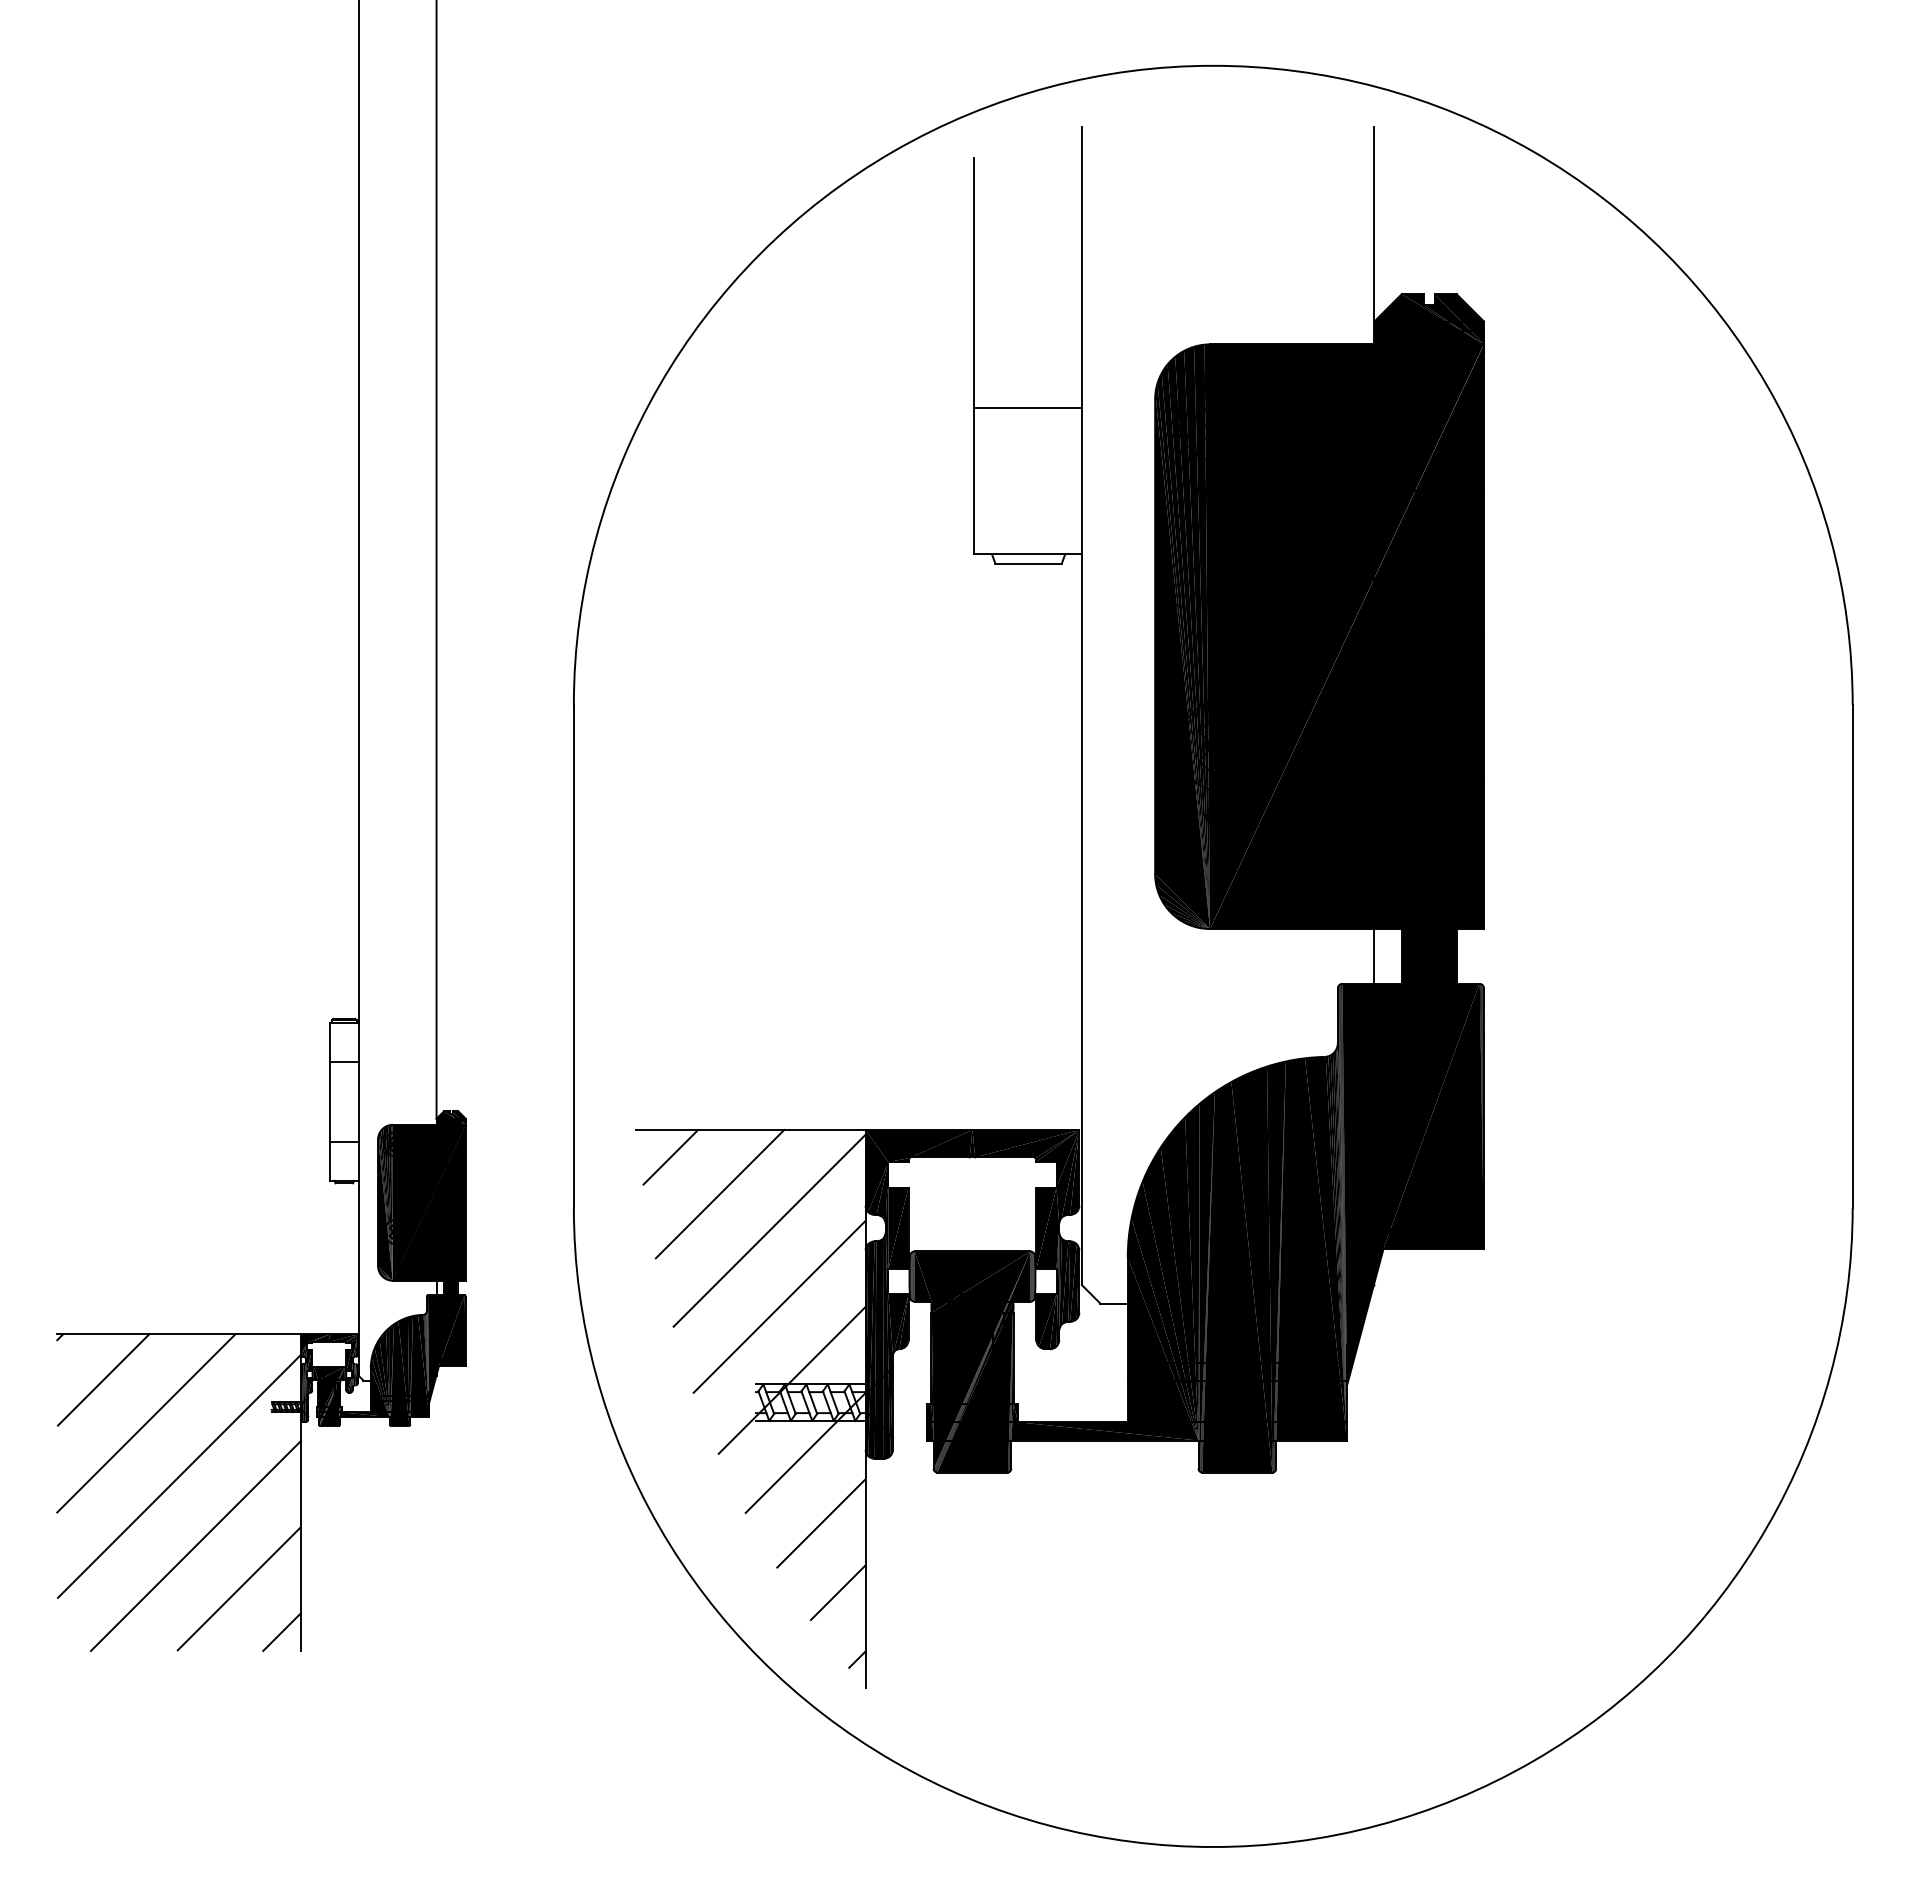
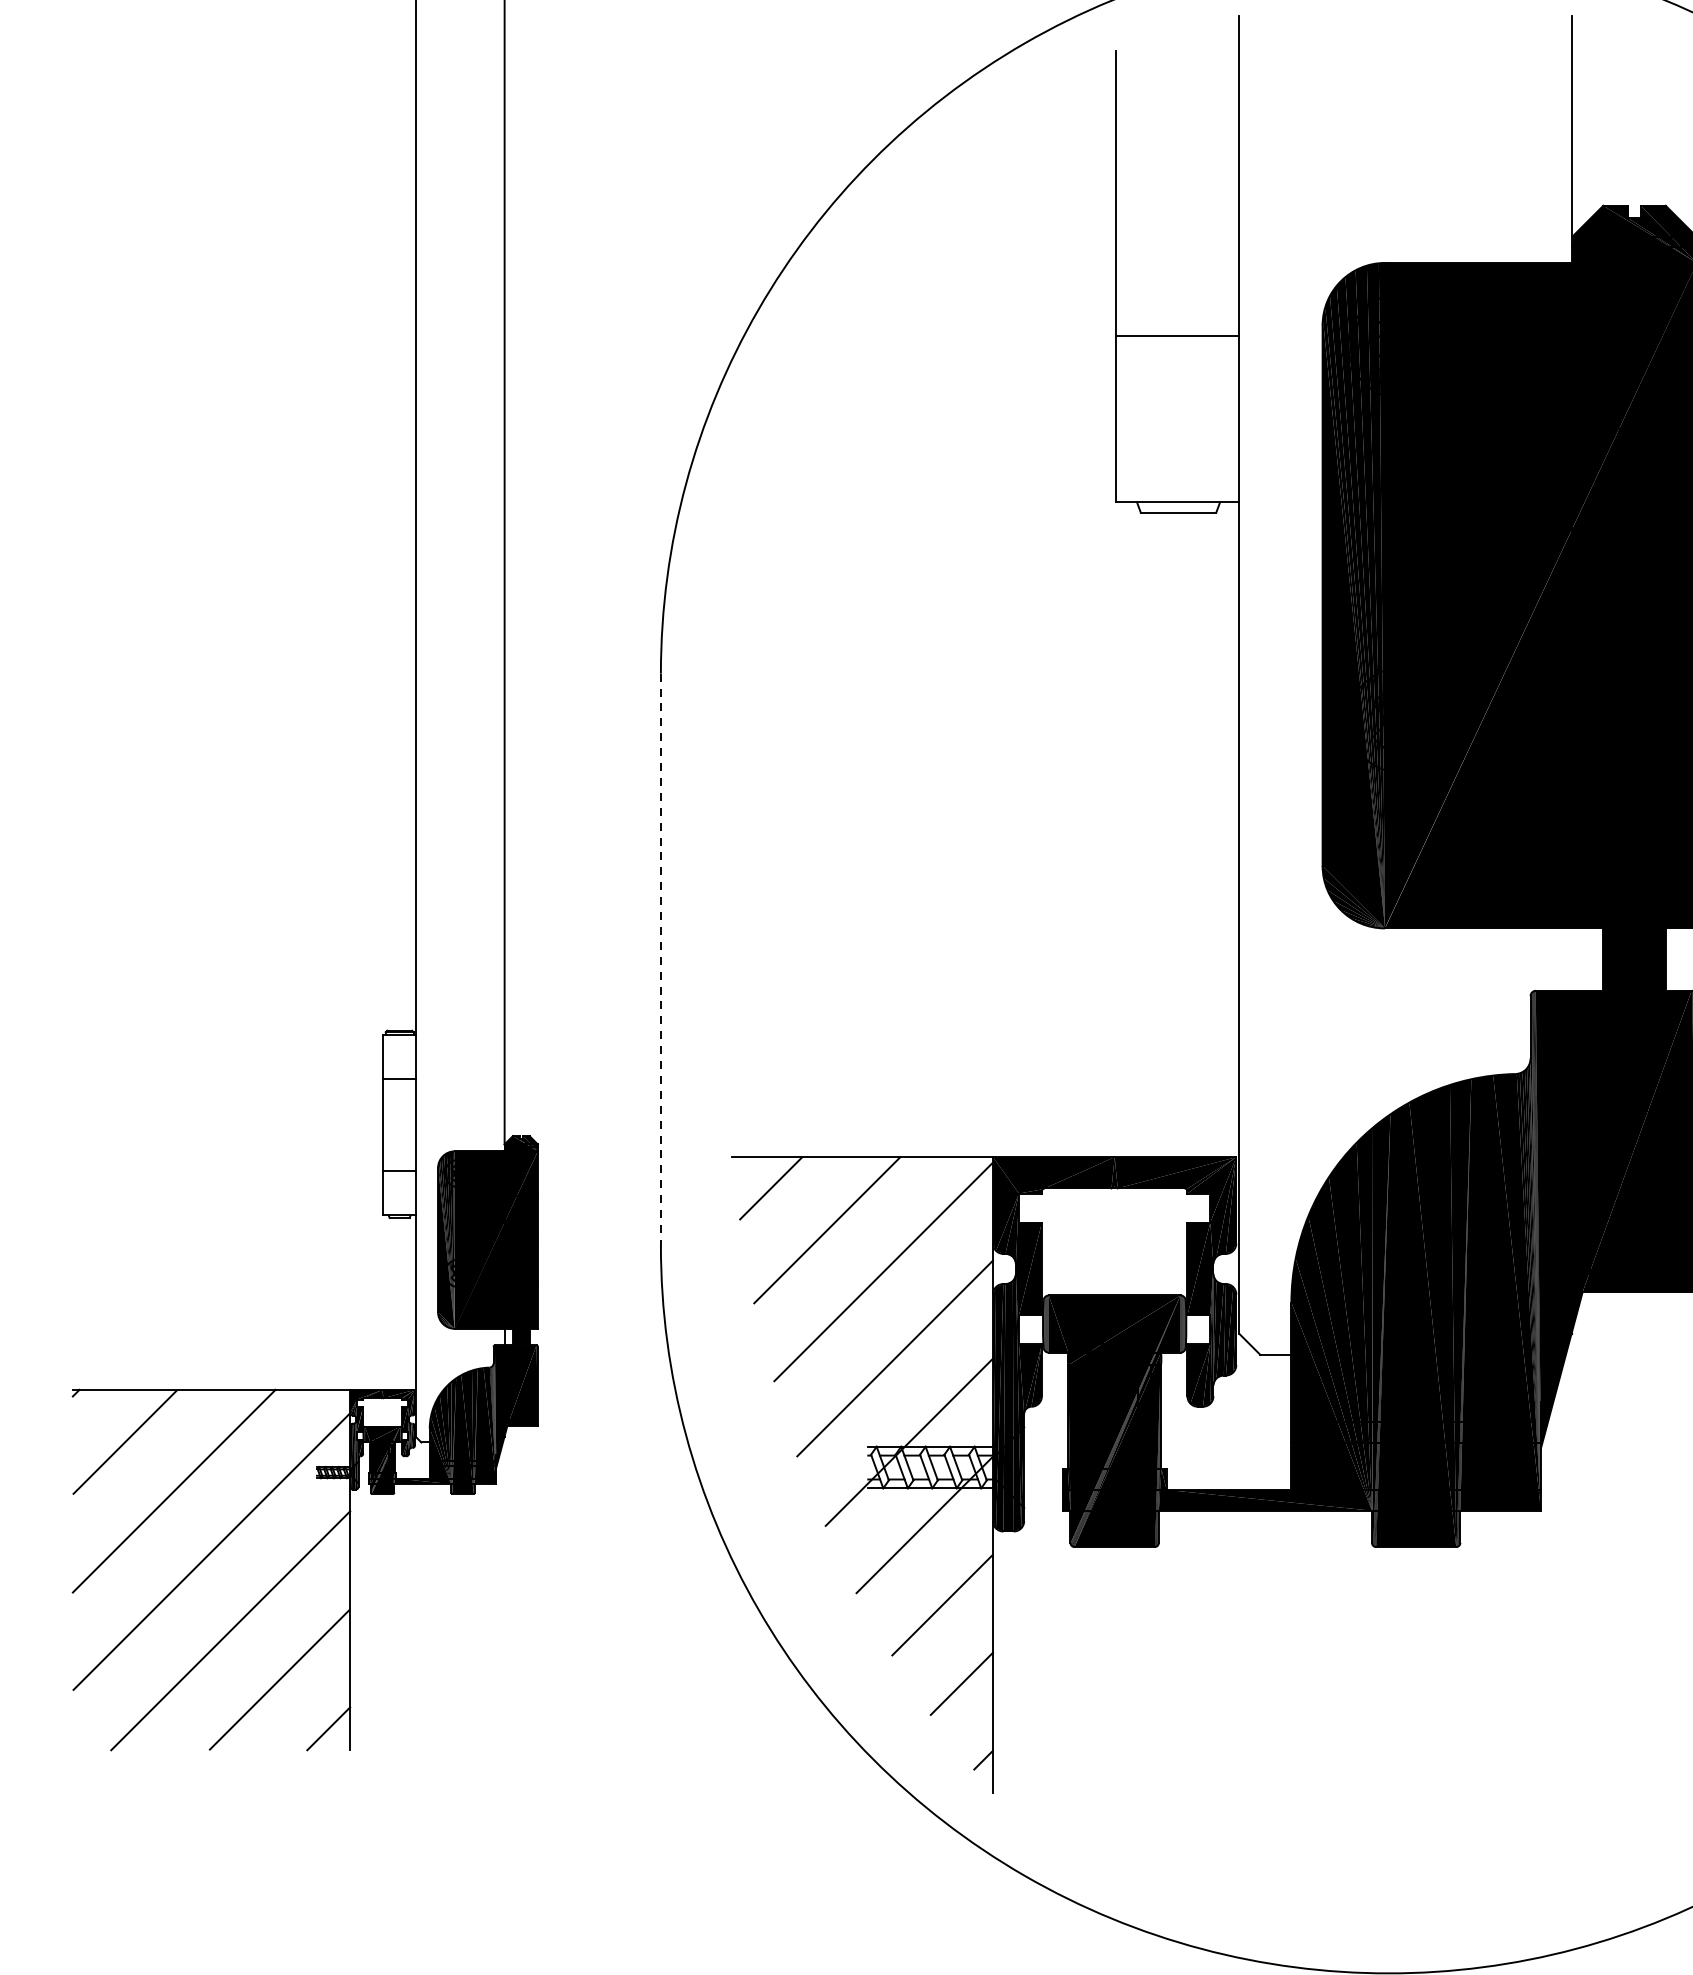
line: (573, 956) -> (660, 959), solid -> dashed
line: (1374, 956) -> (1572, 959), removed

